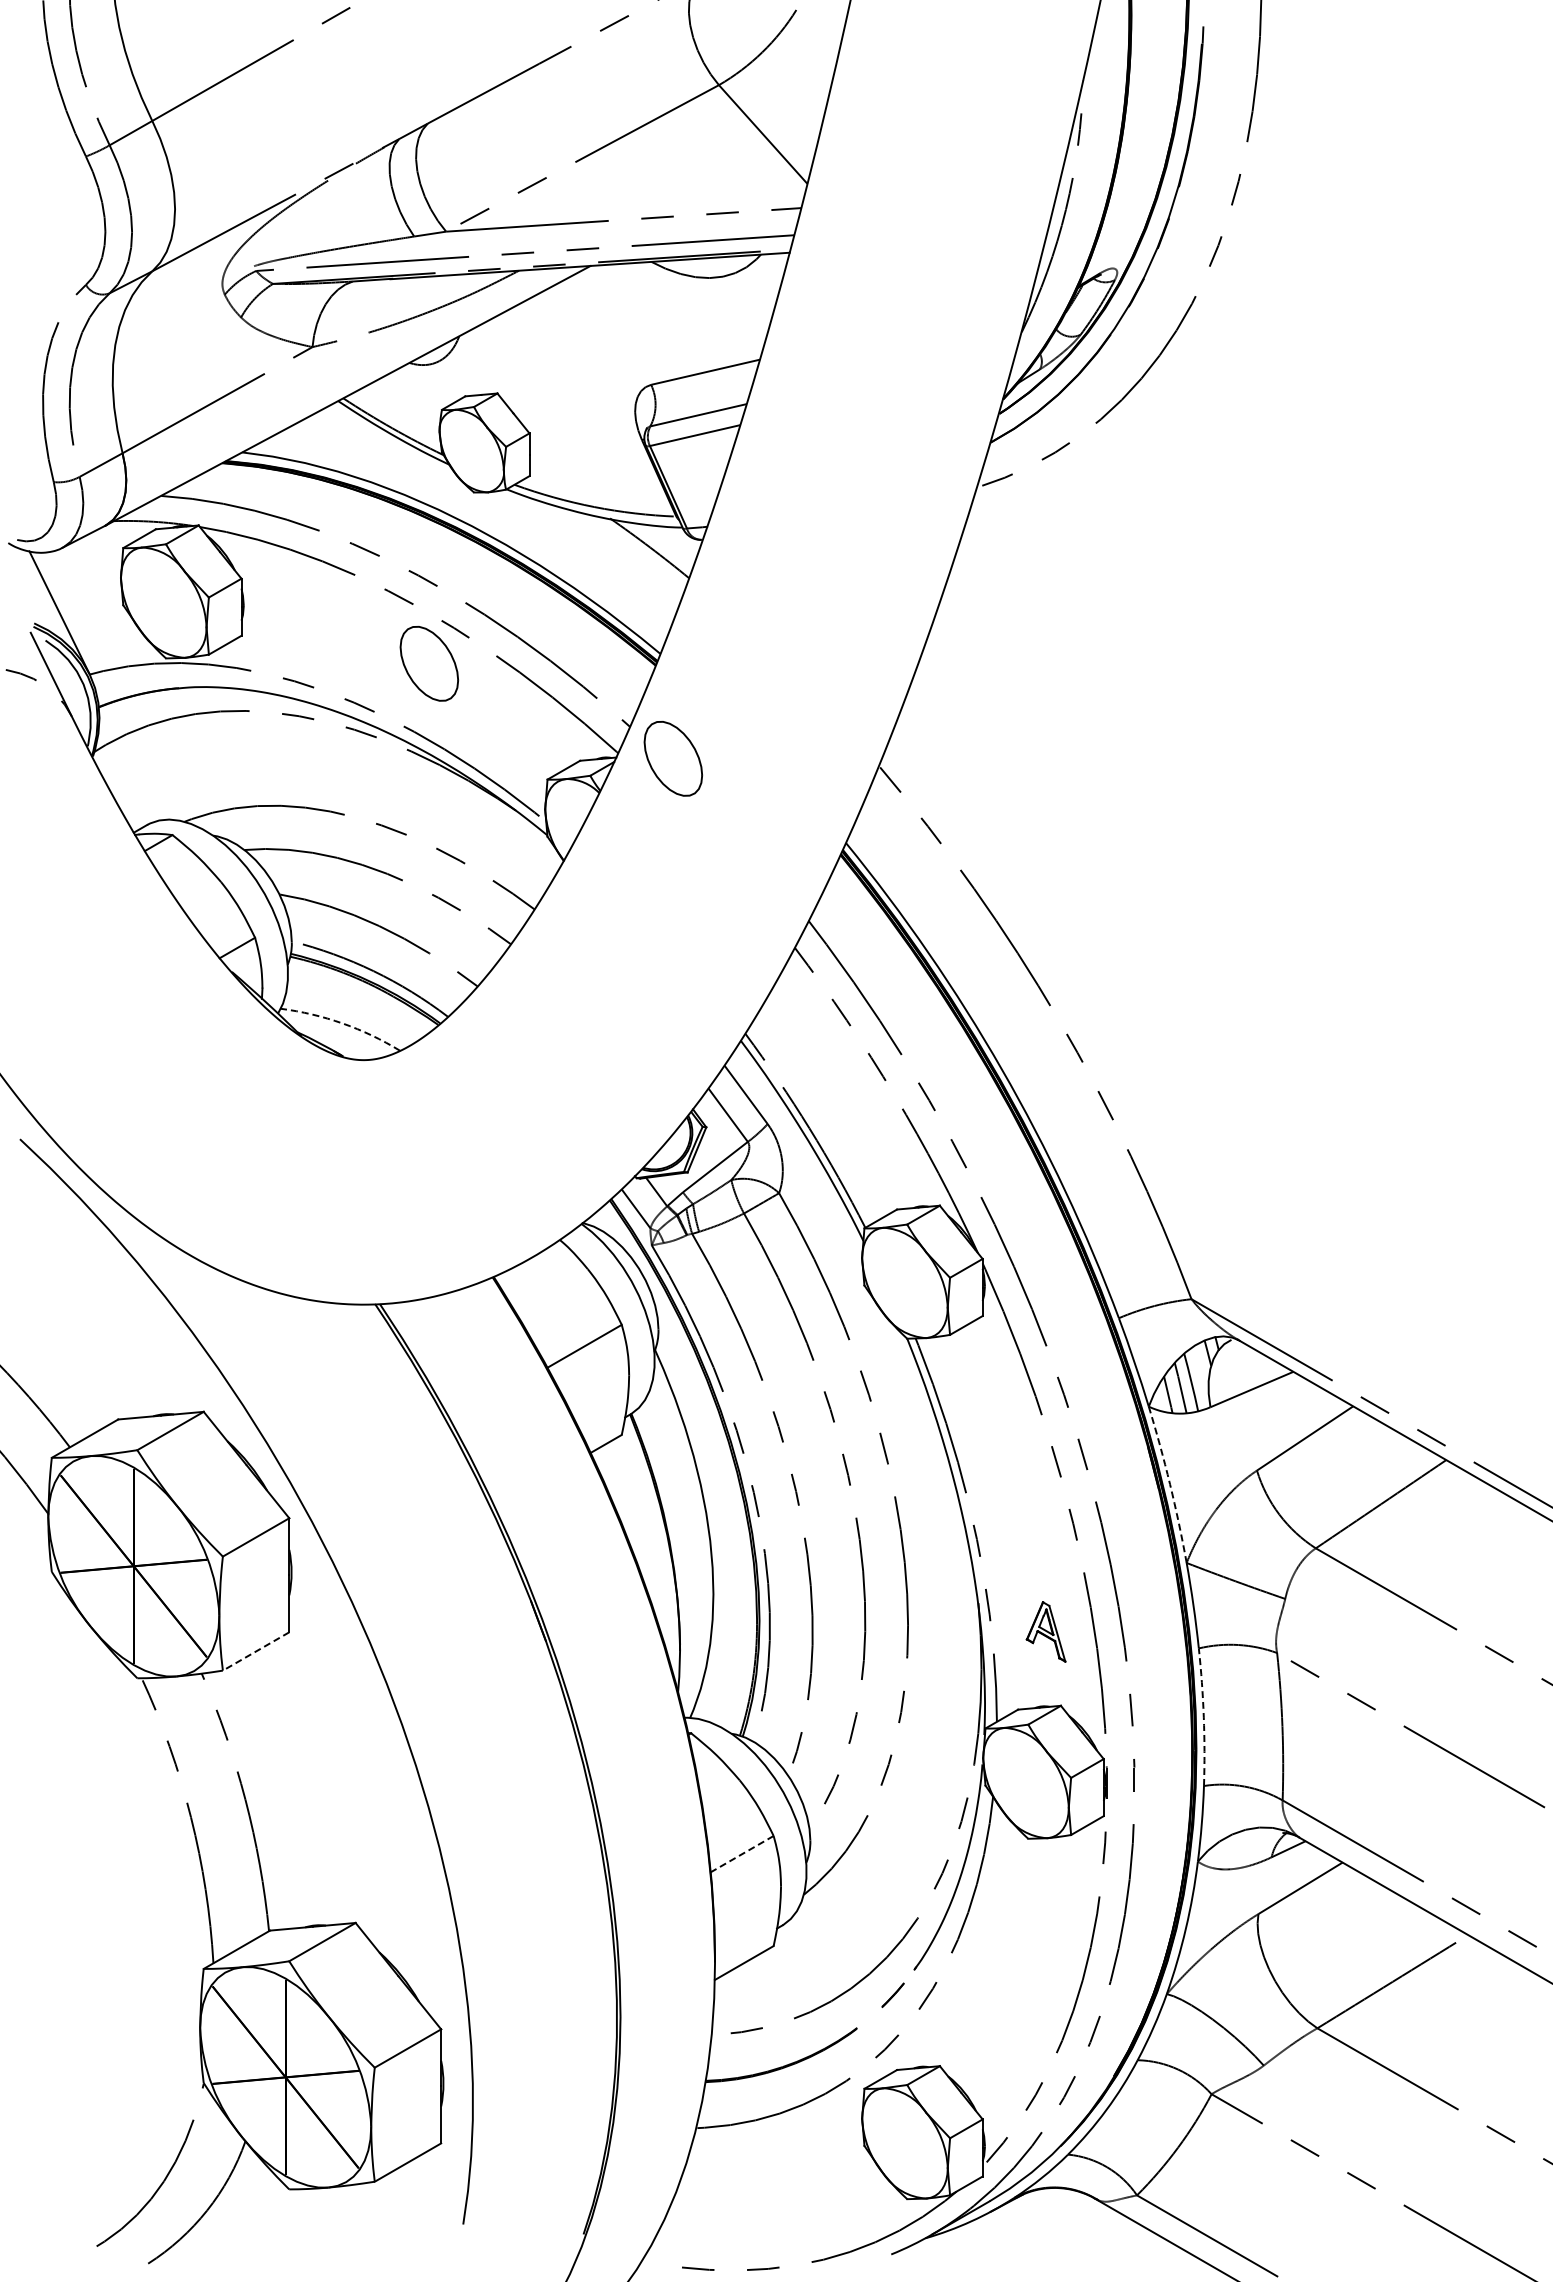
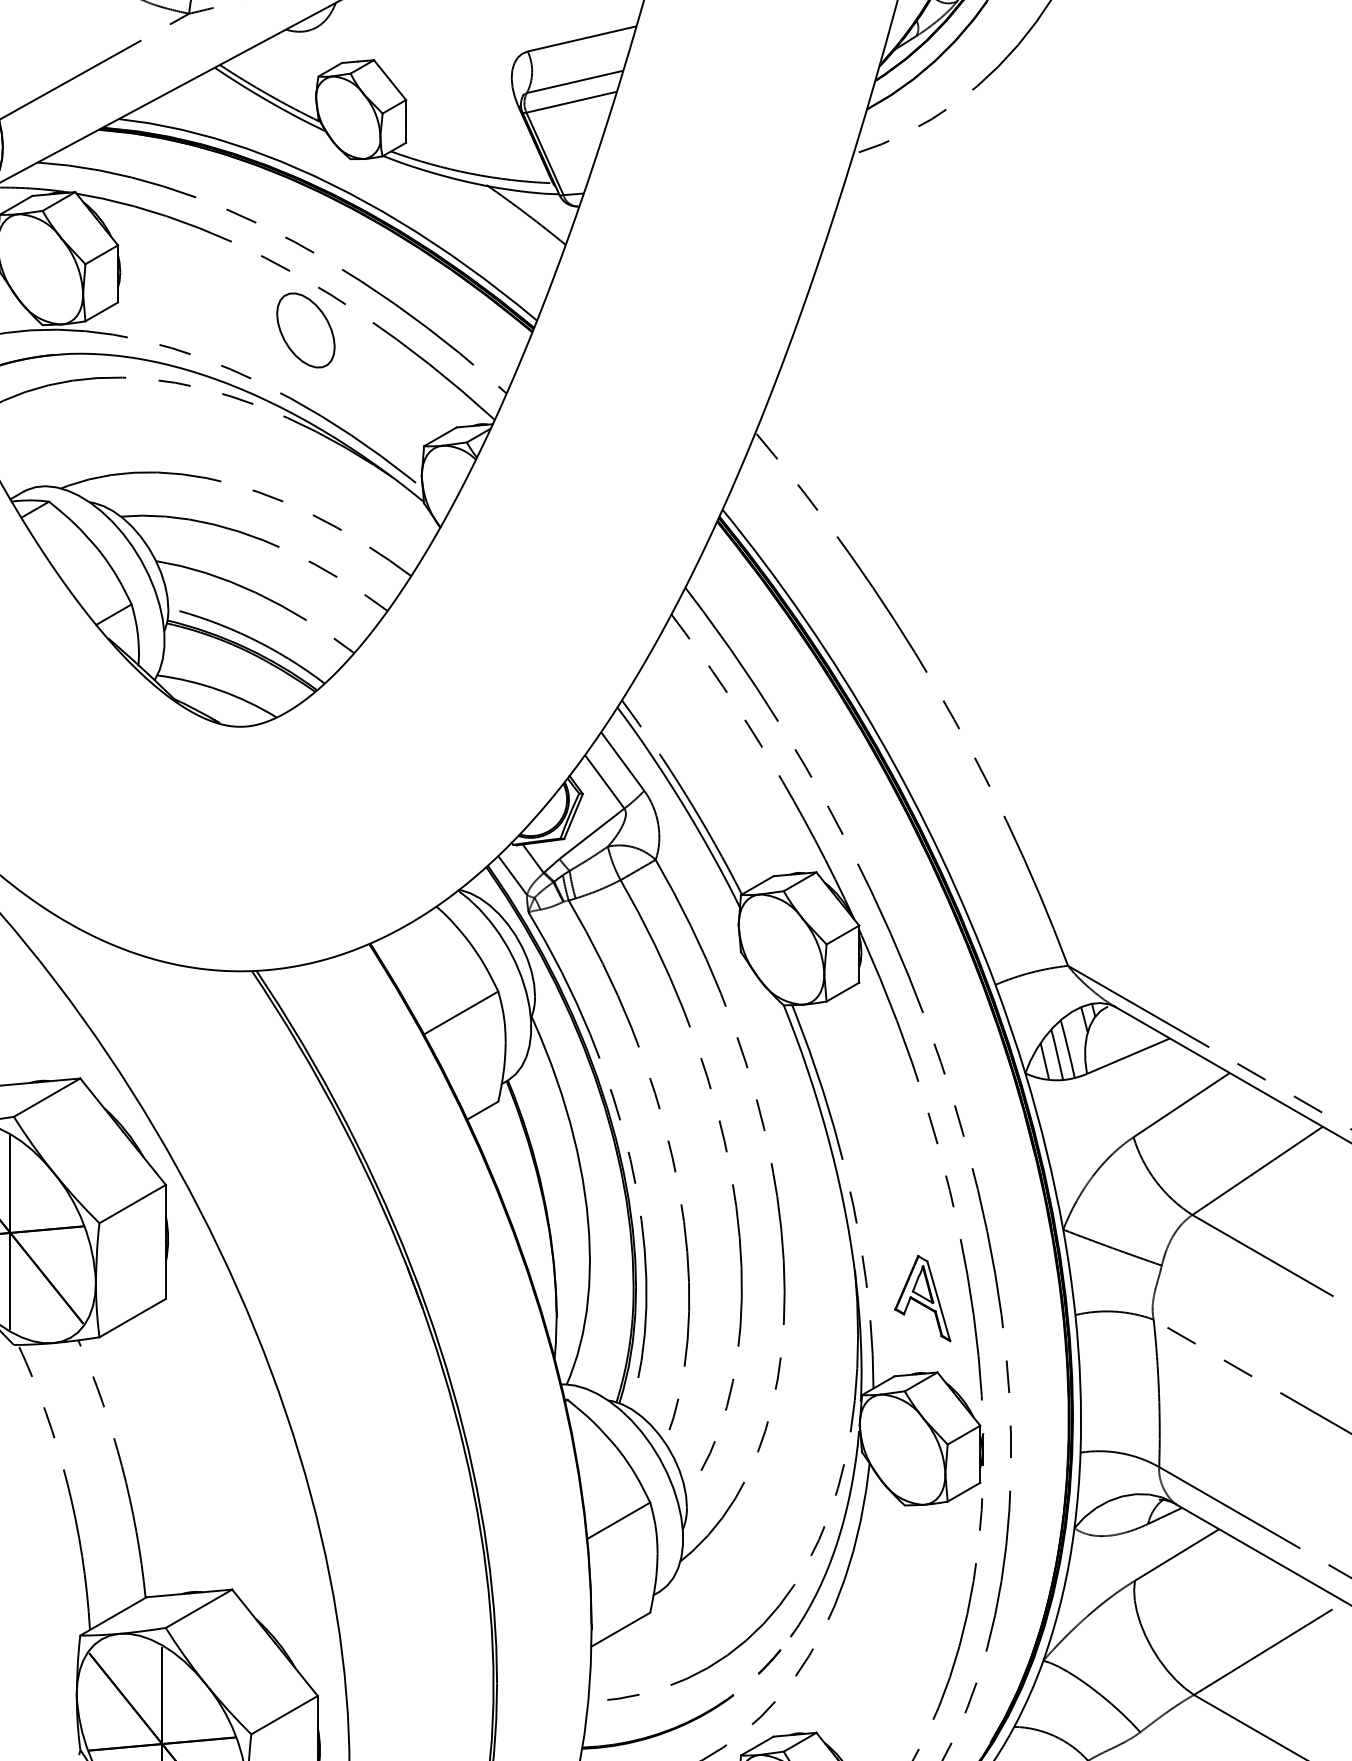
part: (673, 758) -> (550, 425), removed
arc: (342, 1023) -> (219, 690), dashed -> solid
arc: (1170, 1484) -> (1047, 1151), dashed -> solid
part: (1045, 1631) -> (922, 1298), size x1.43
line: (255, 1651) -> (132, 1318), dashed -> solid
arc: (1203, 1717) -> (1080, 1384), dashed -> solid
line: (741, 1854) -> (618, 1521), dashed -> solid

